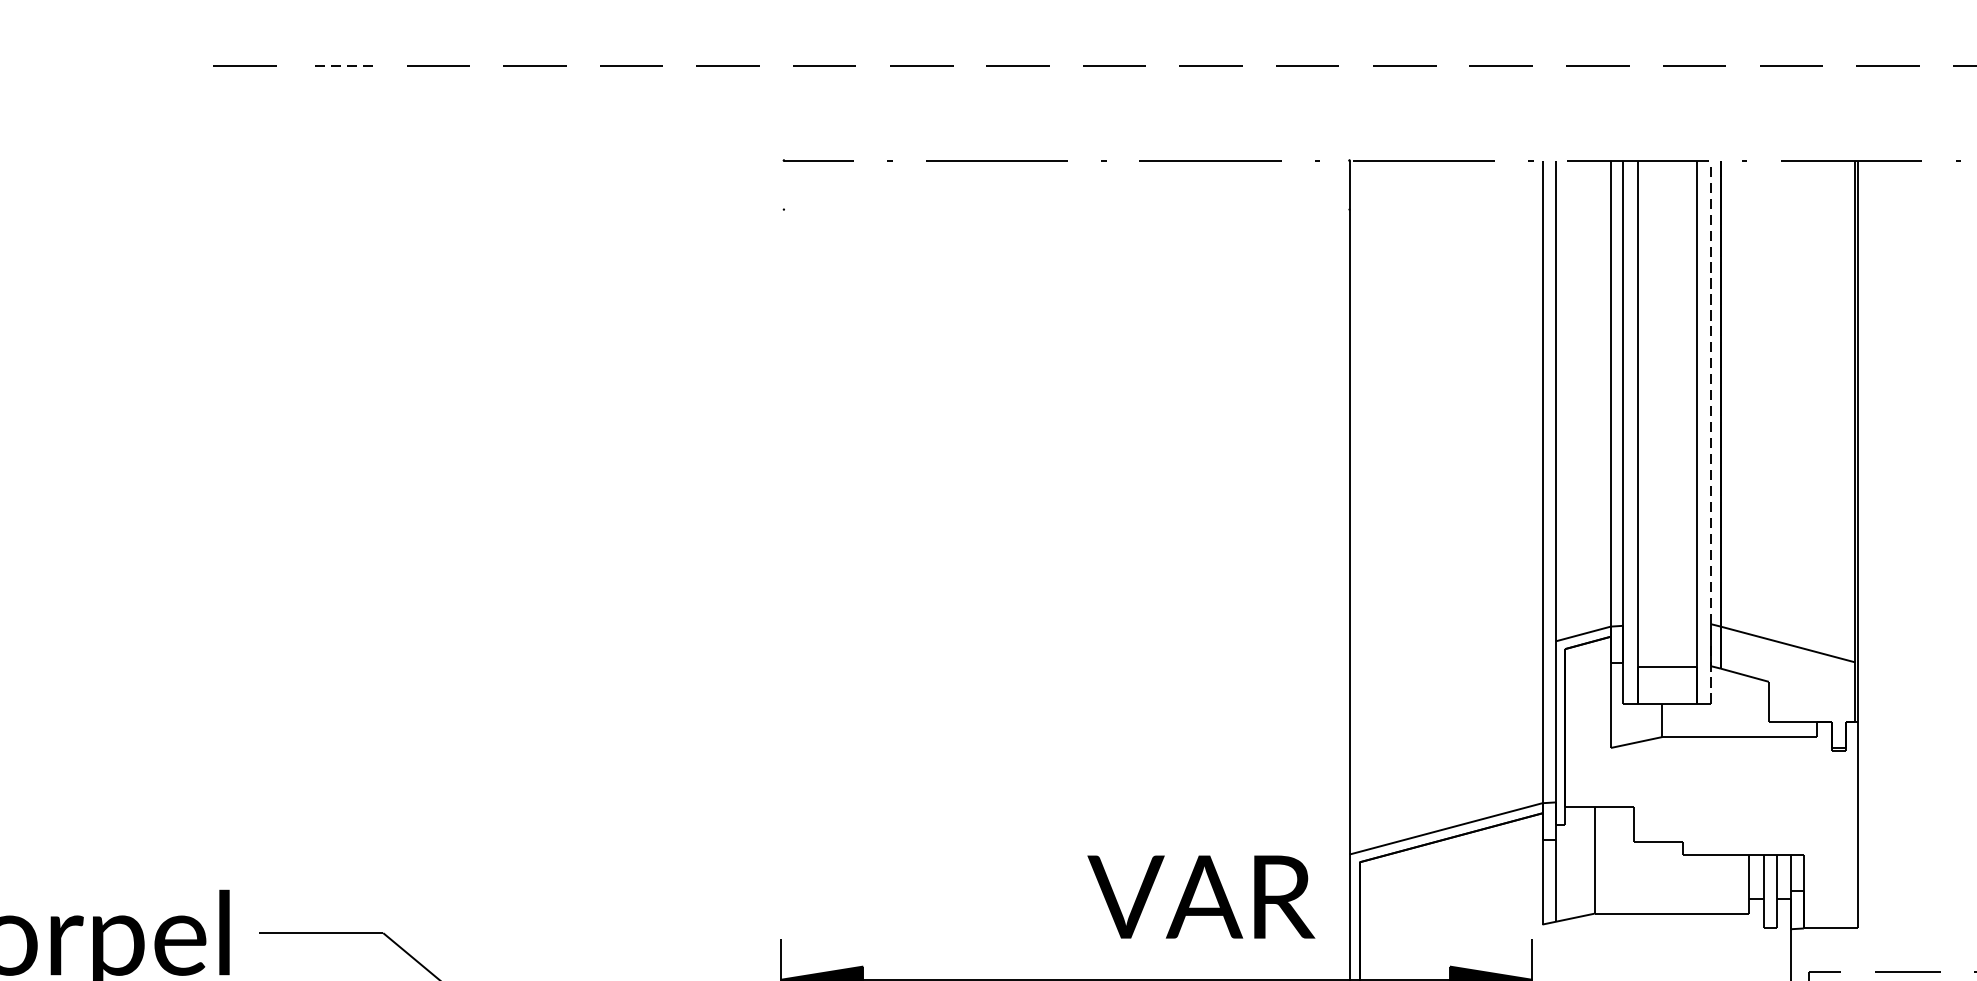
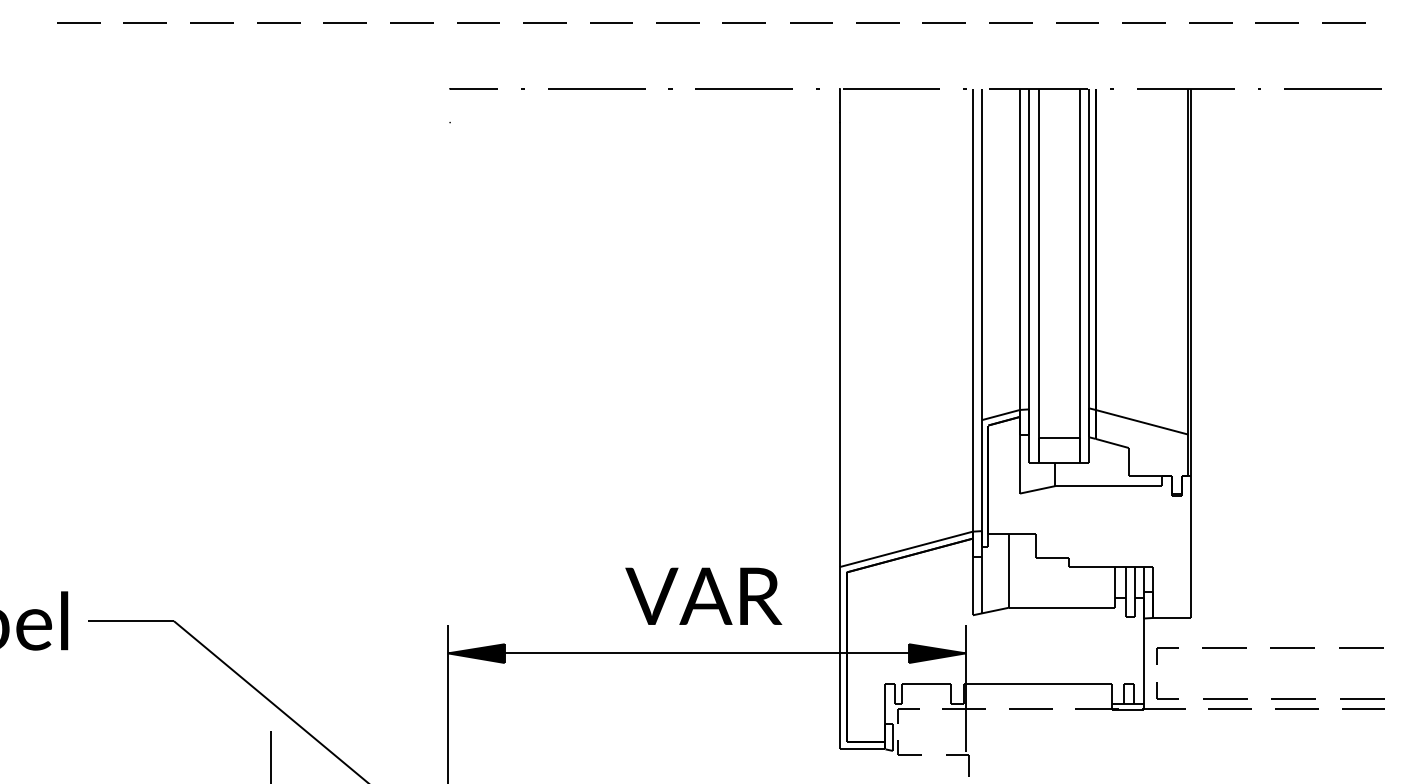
line: (341, 65) -> (145, 23), dashed -> solid
line: (1711, 431) -> (1089, 275), dashed -> solid
text: (1200, 895) -> (703, 595), moved

